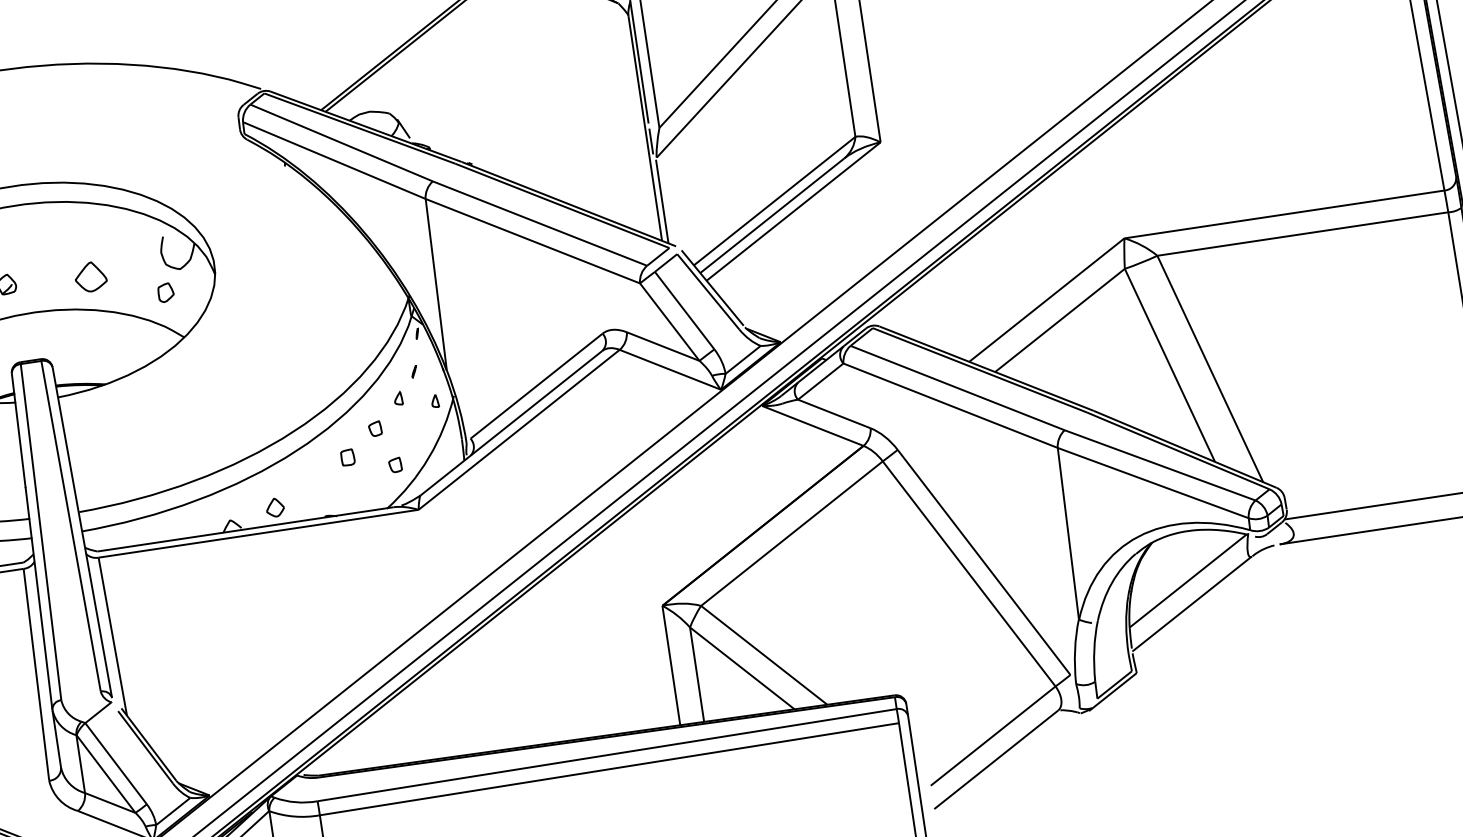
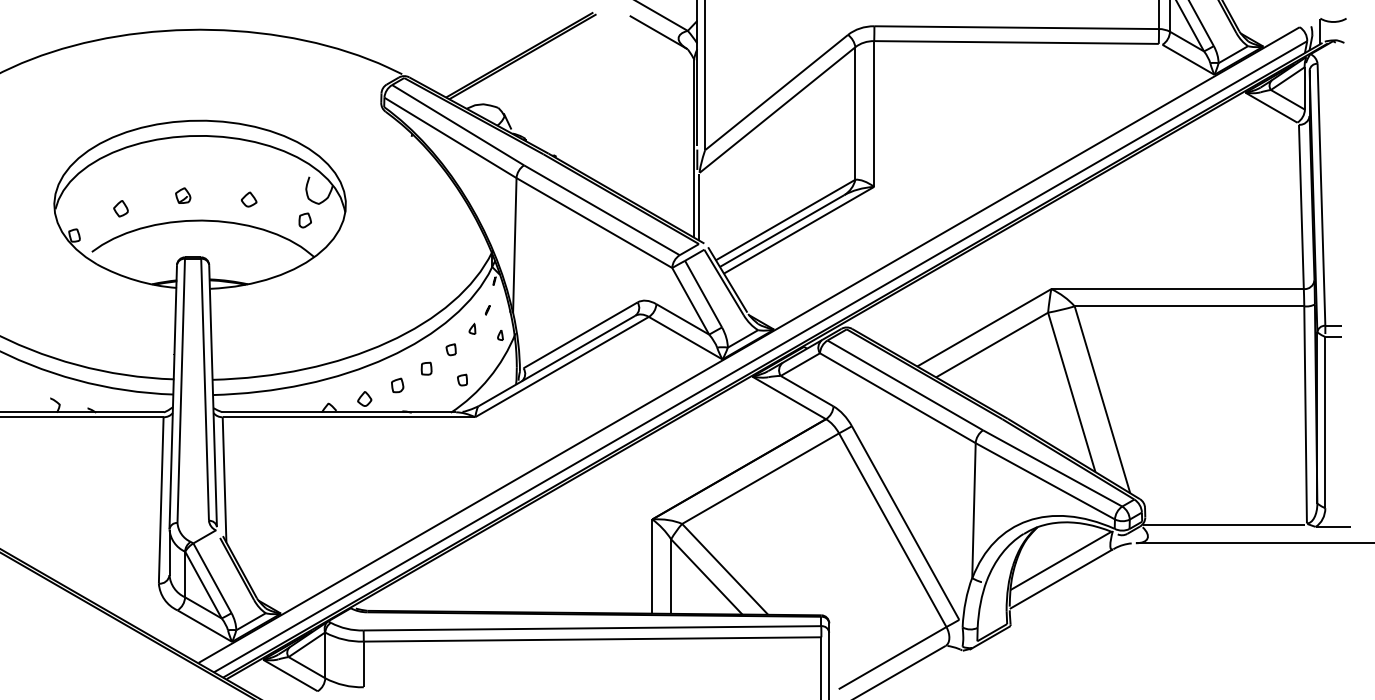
part: (90, 276) -> (248, 199), size x0.62
part: (314, 484) -> (397, 385), added

